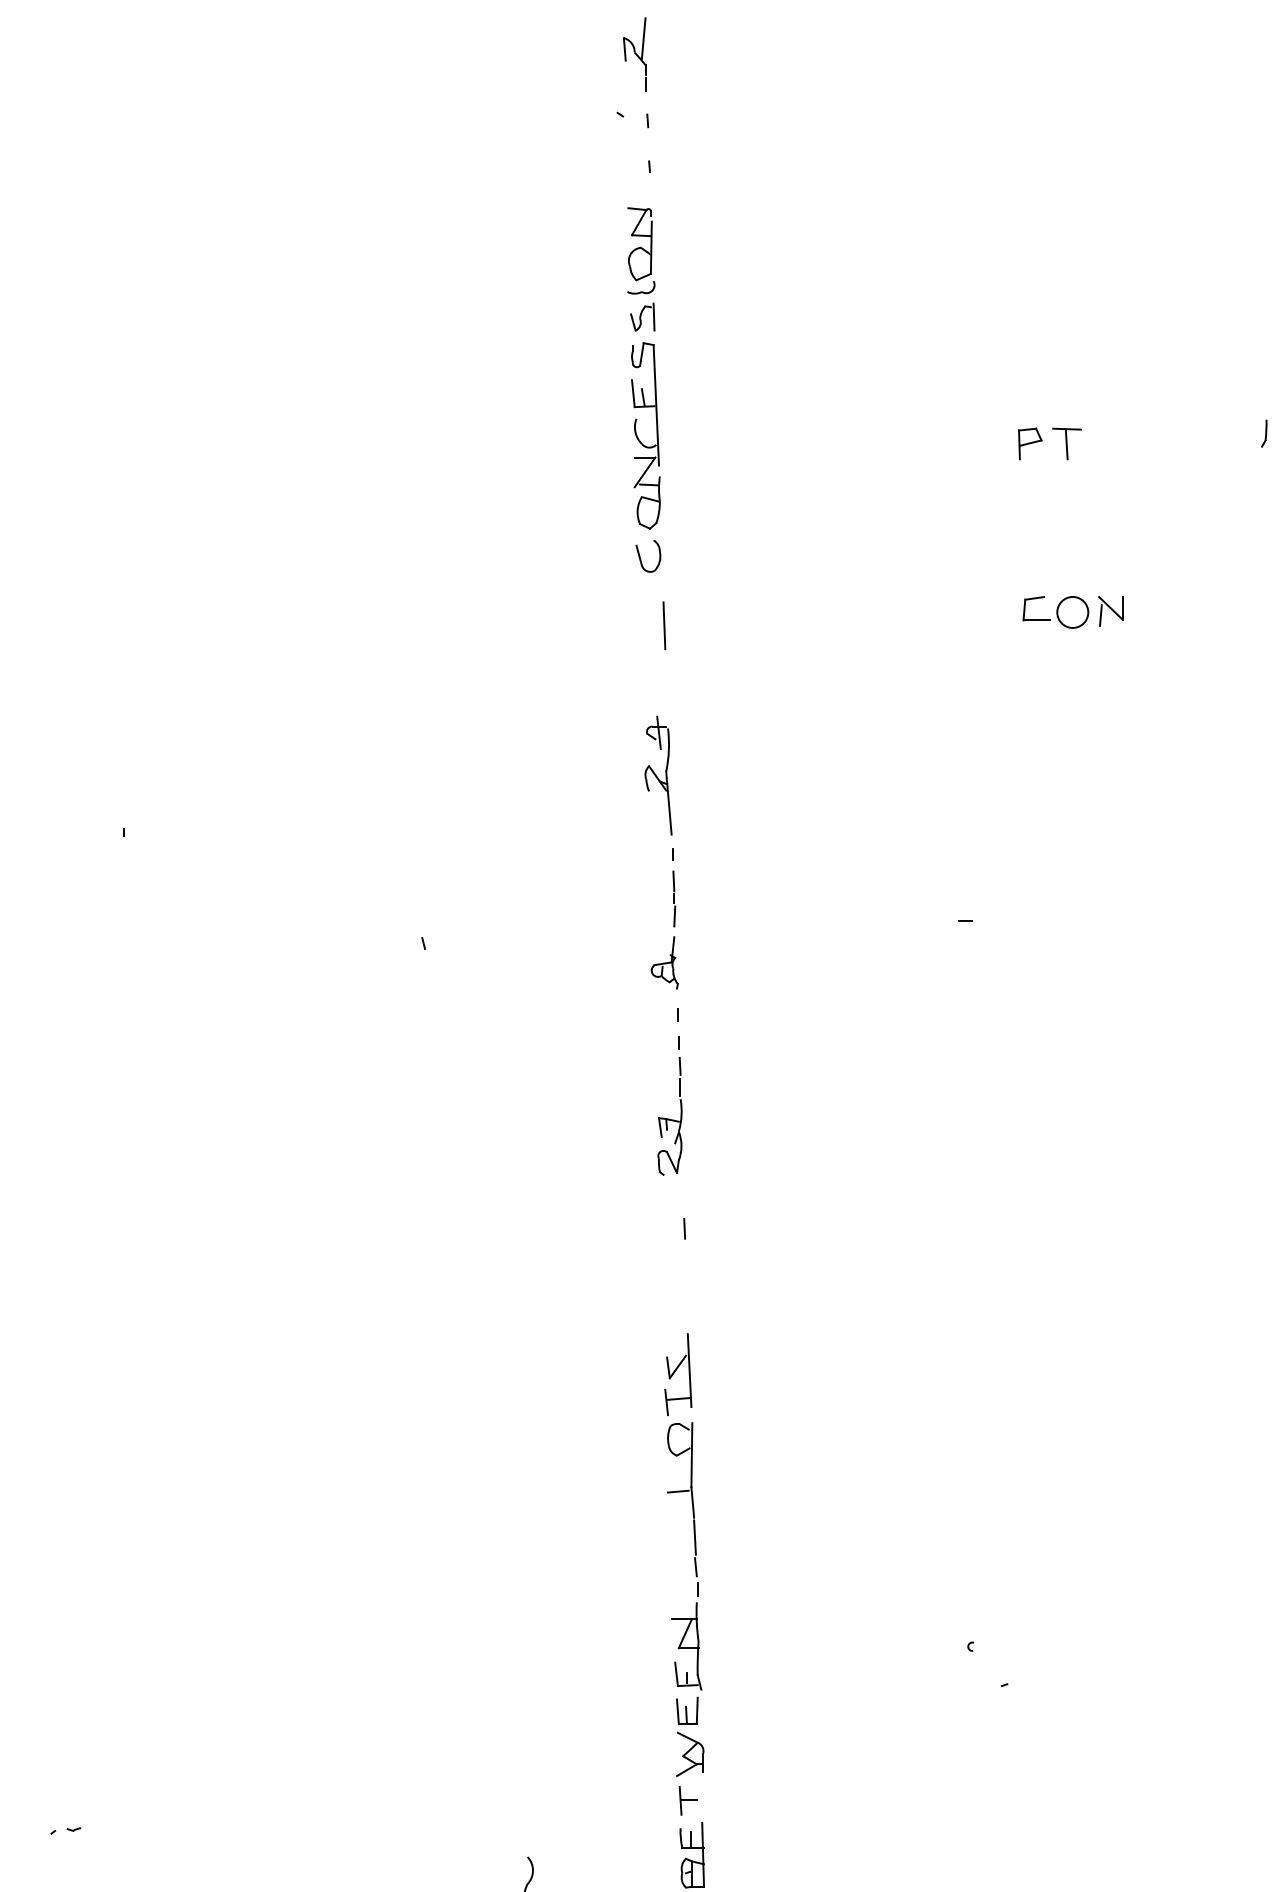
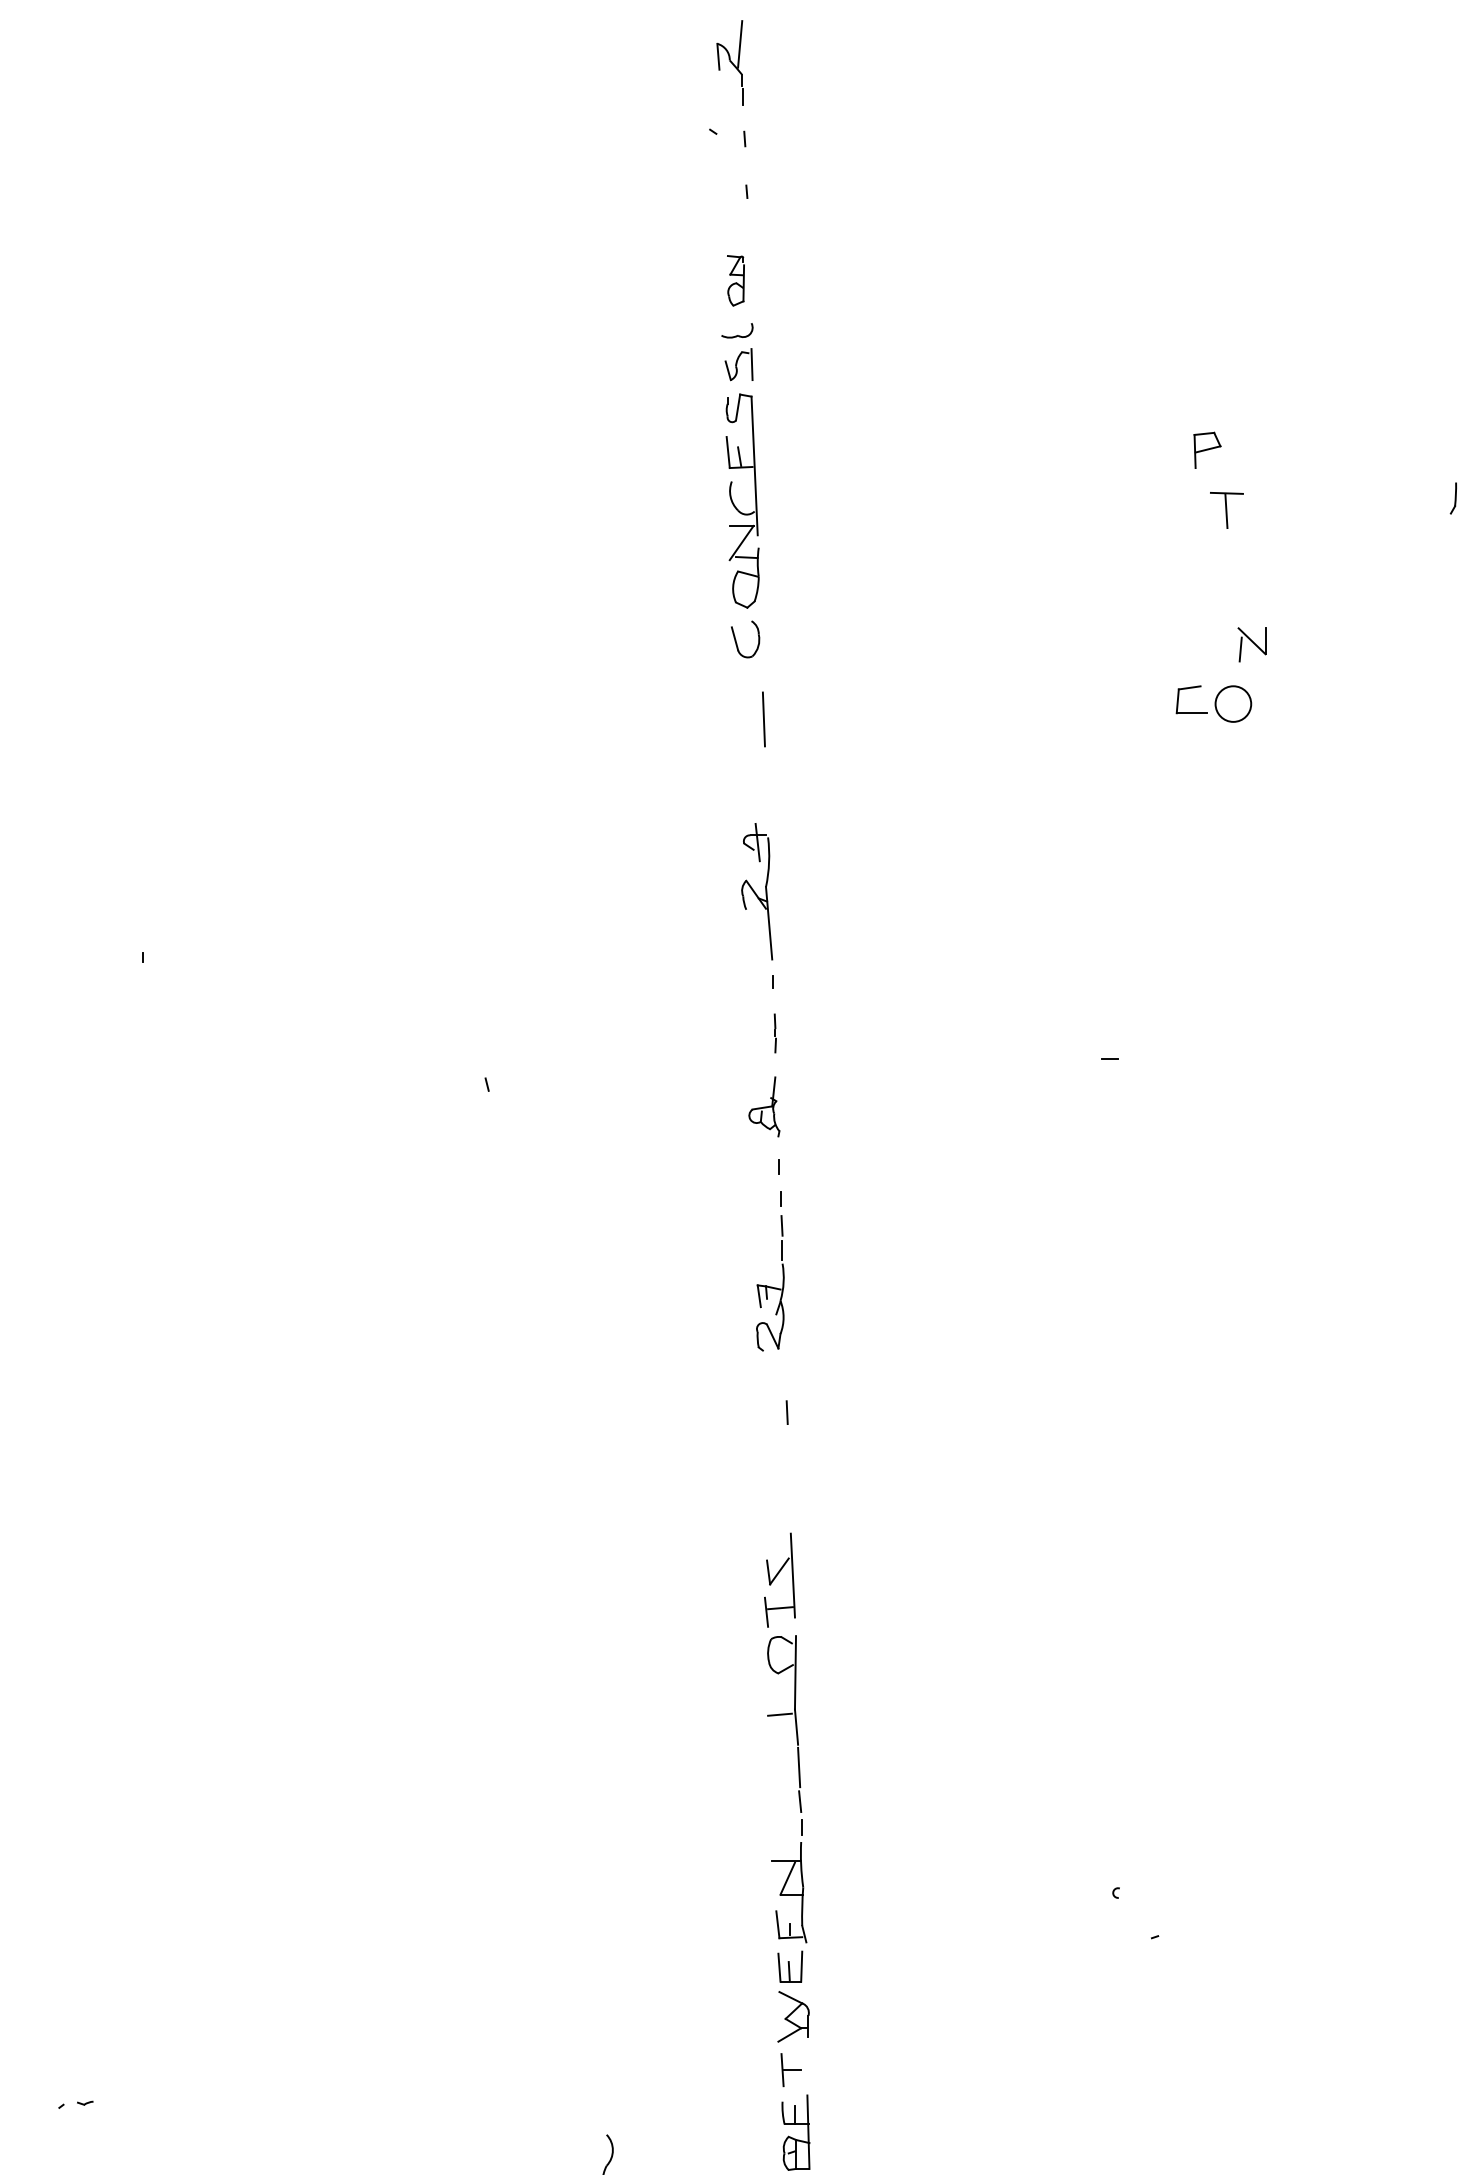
part: (639, 243) -> (735, 280), size x0.6
part: (1030, 443) -> (1207, 449), moved
part: (1110, 611) -> (1251, 644), moved
part: (674, 899) -> (775, 1033), size x0.6

